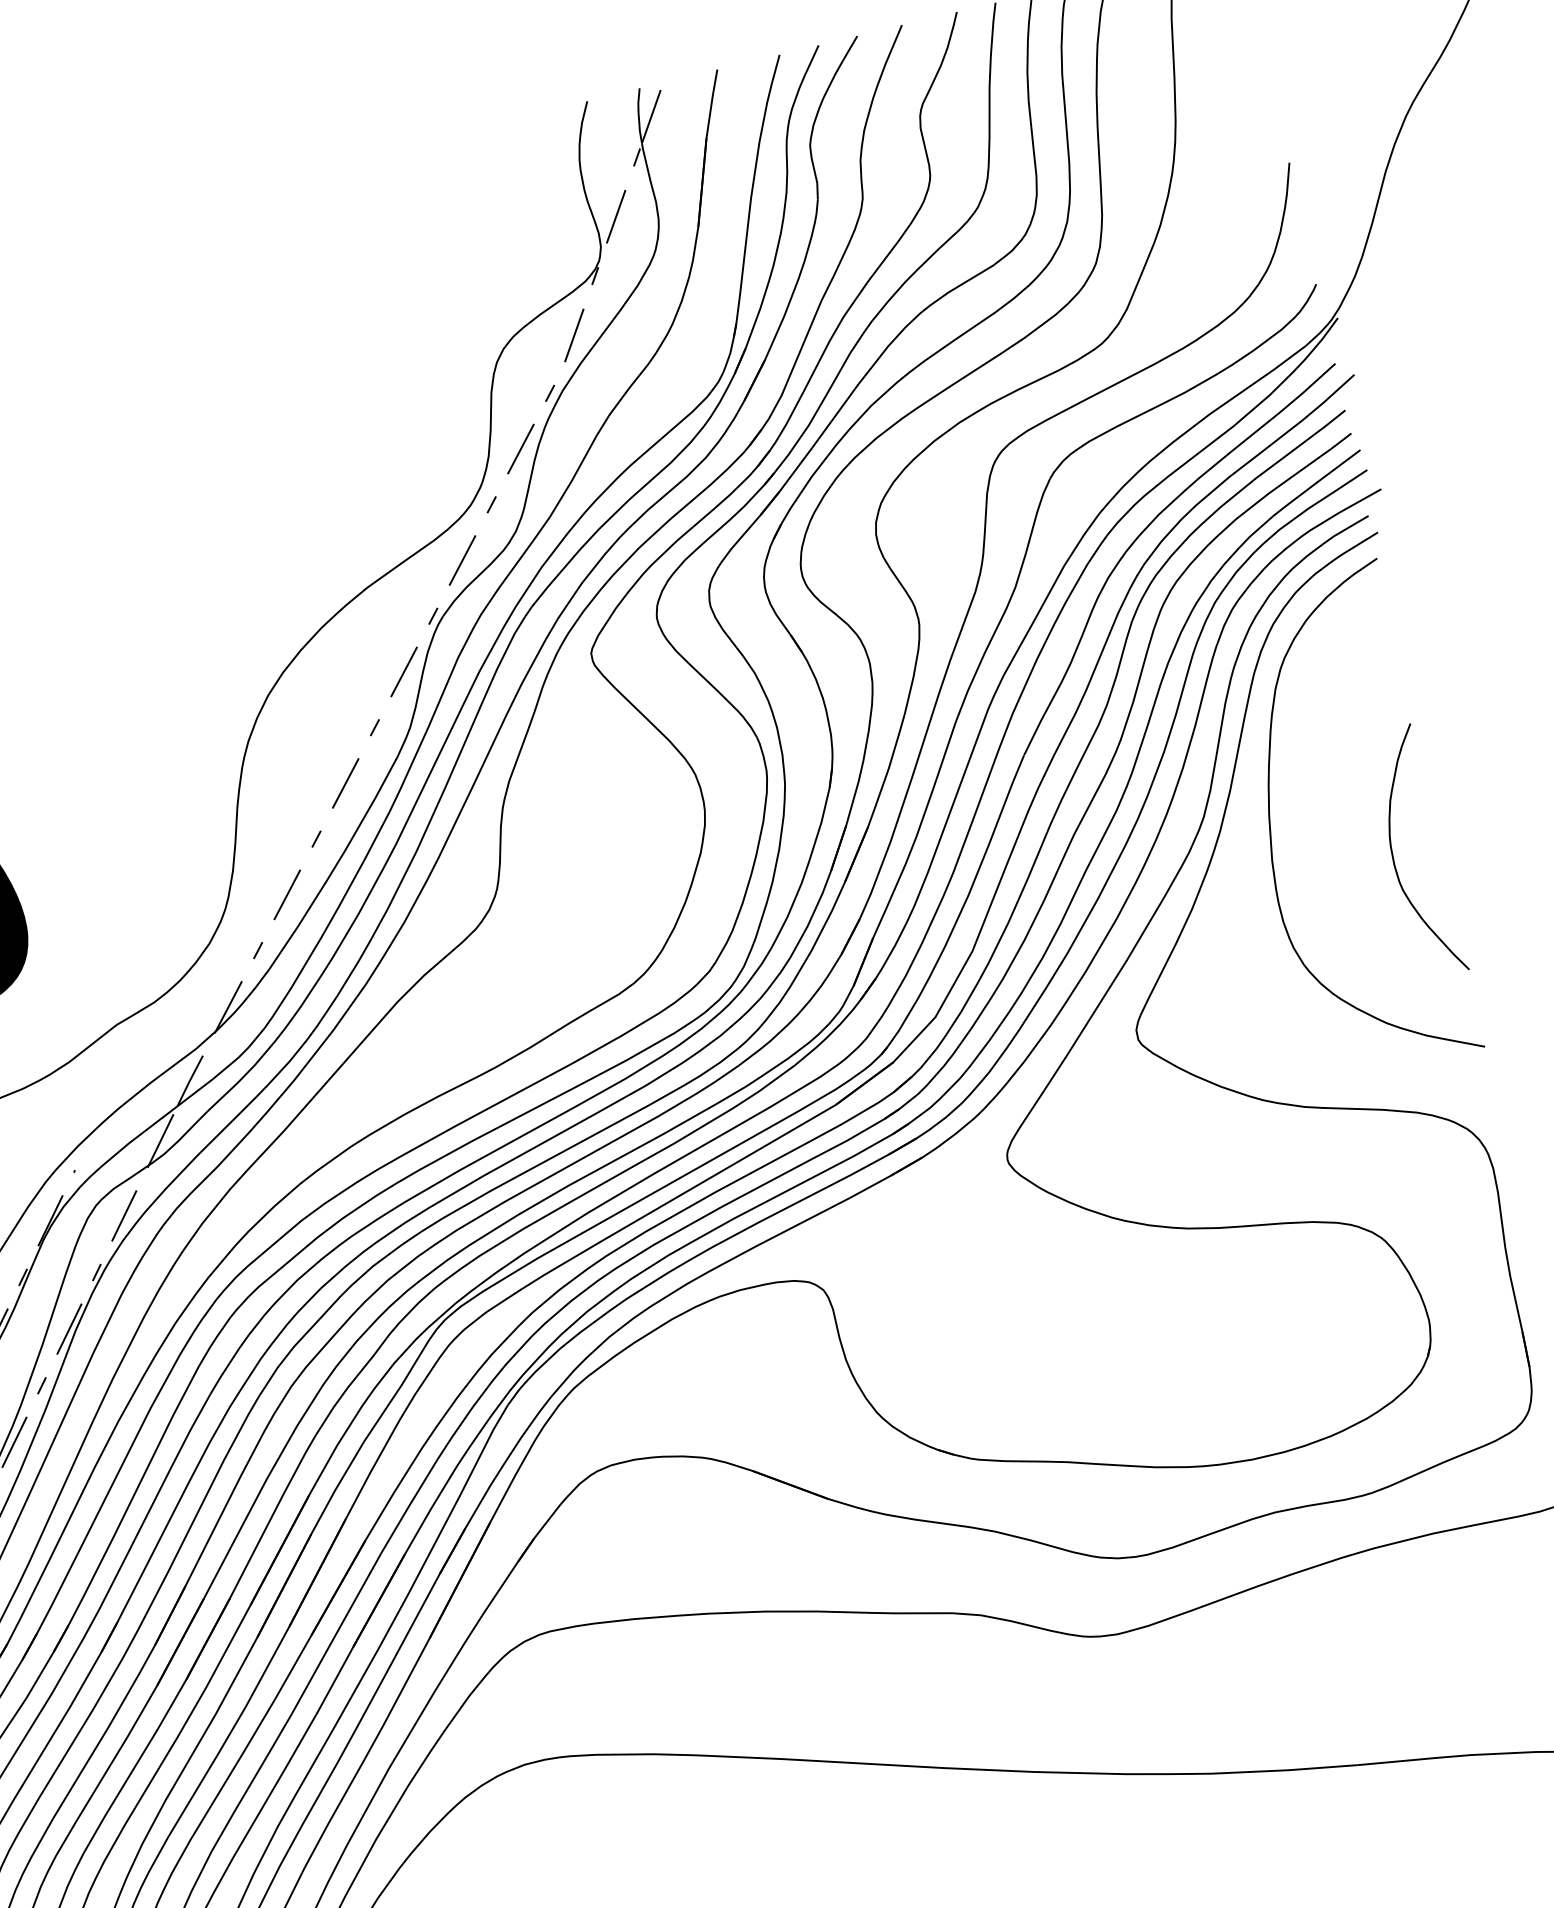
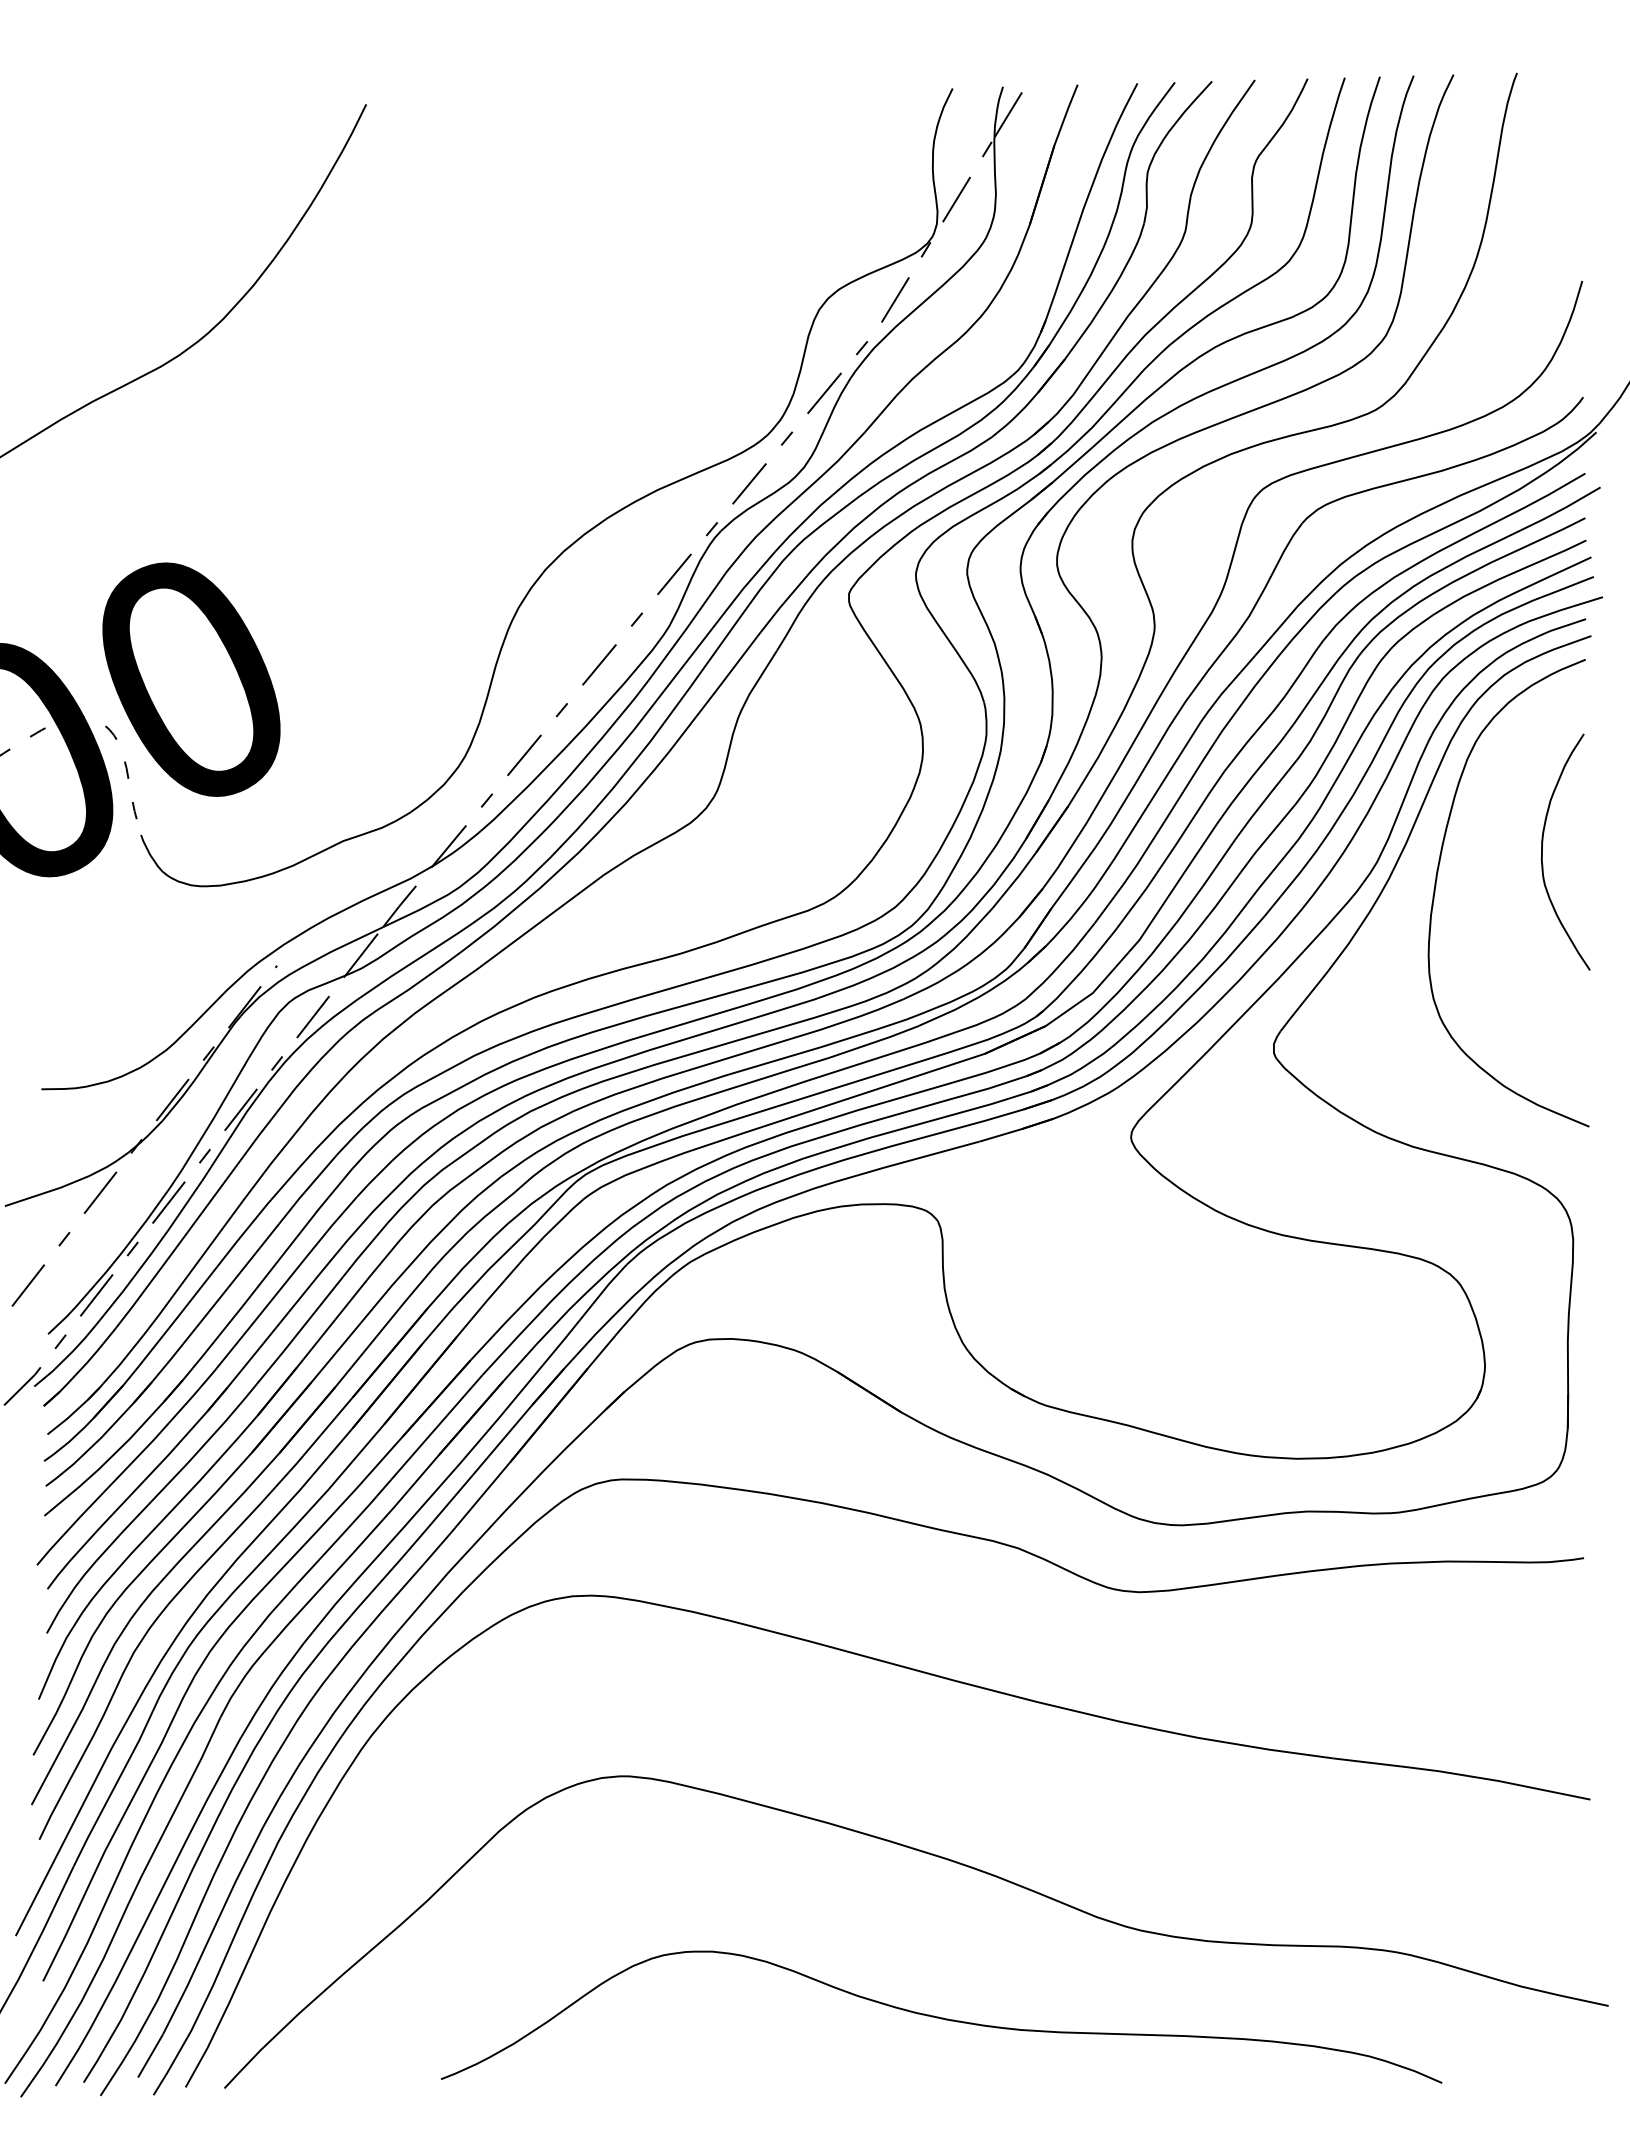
curve: (1393, 855) -> (1542, 851), moved

